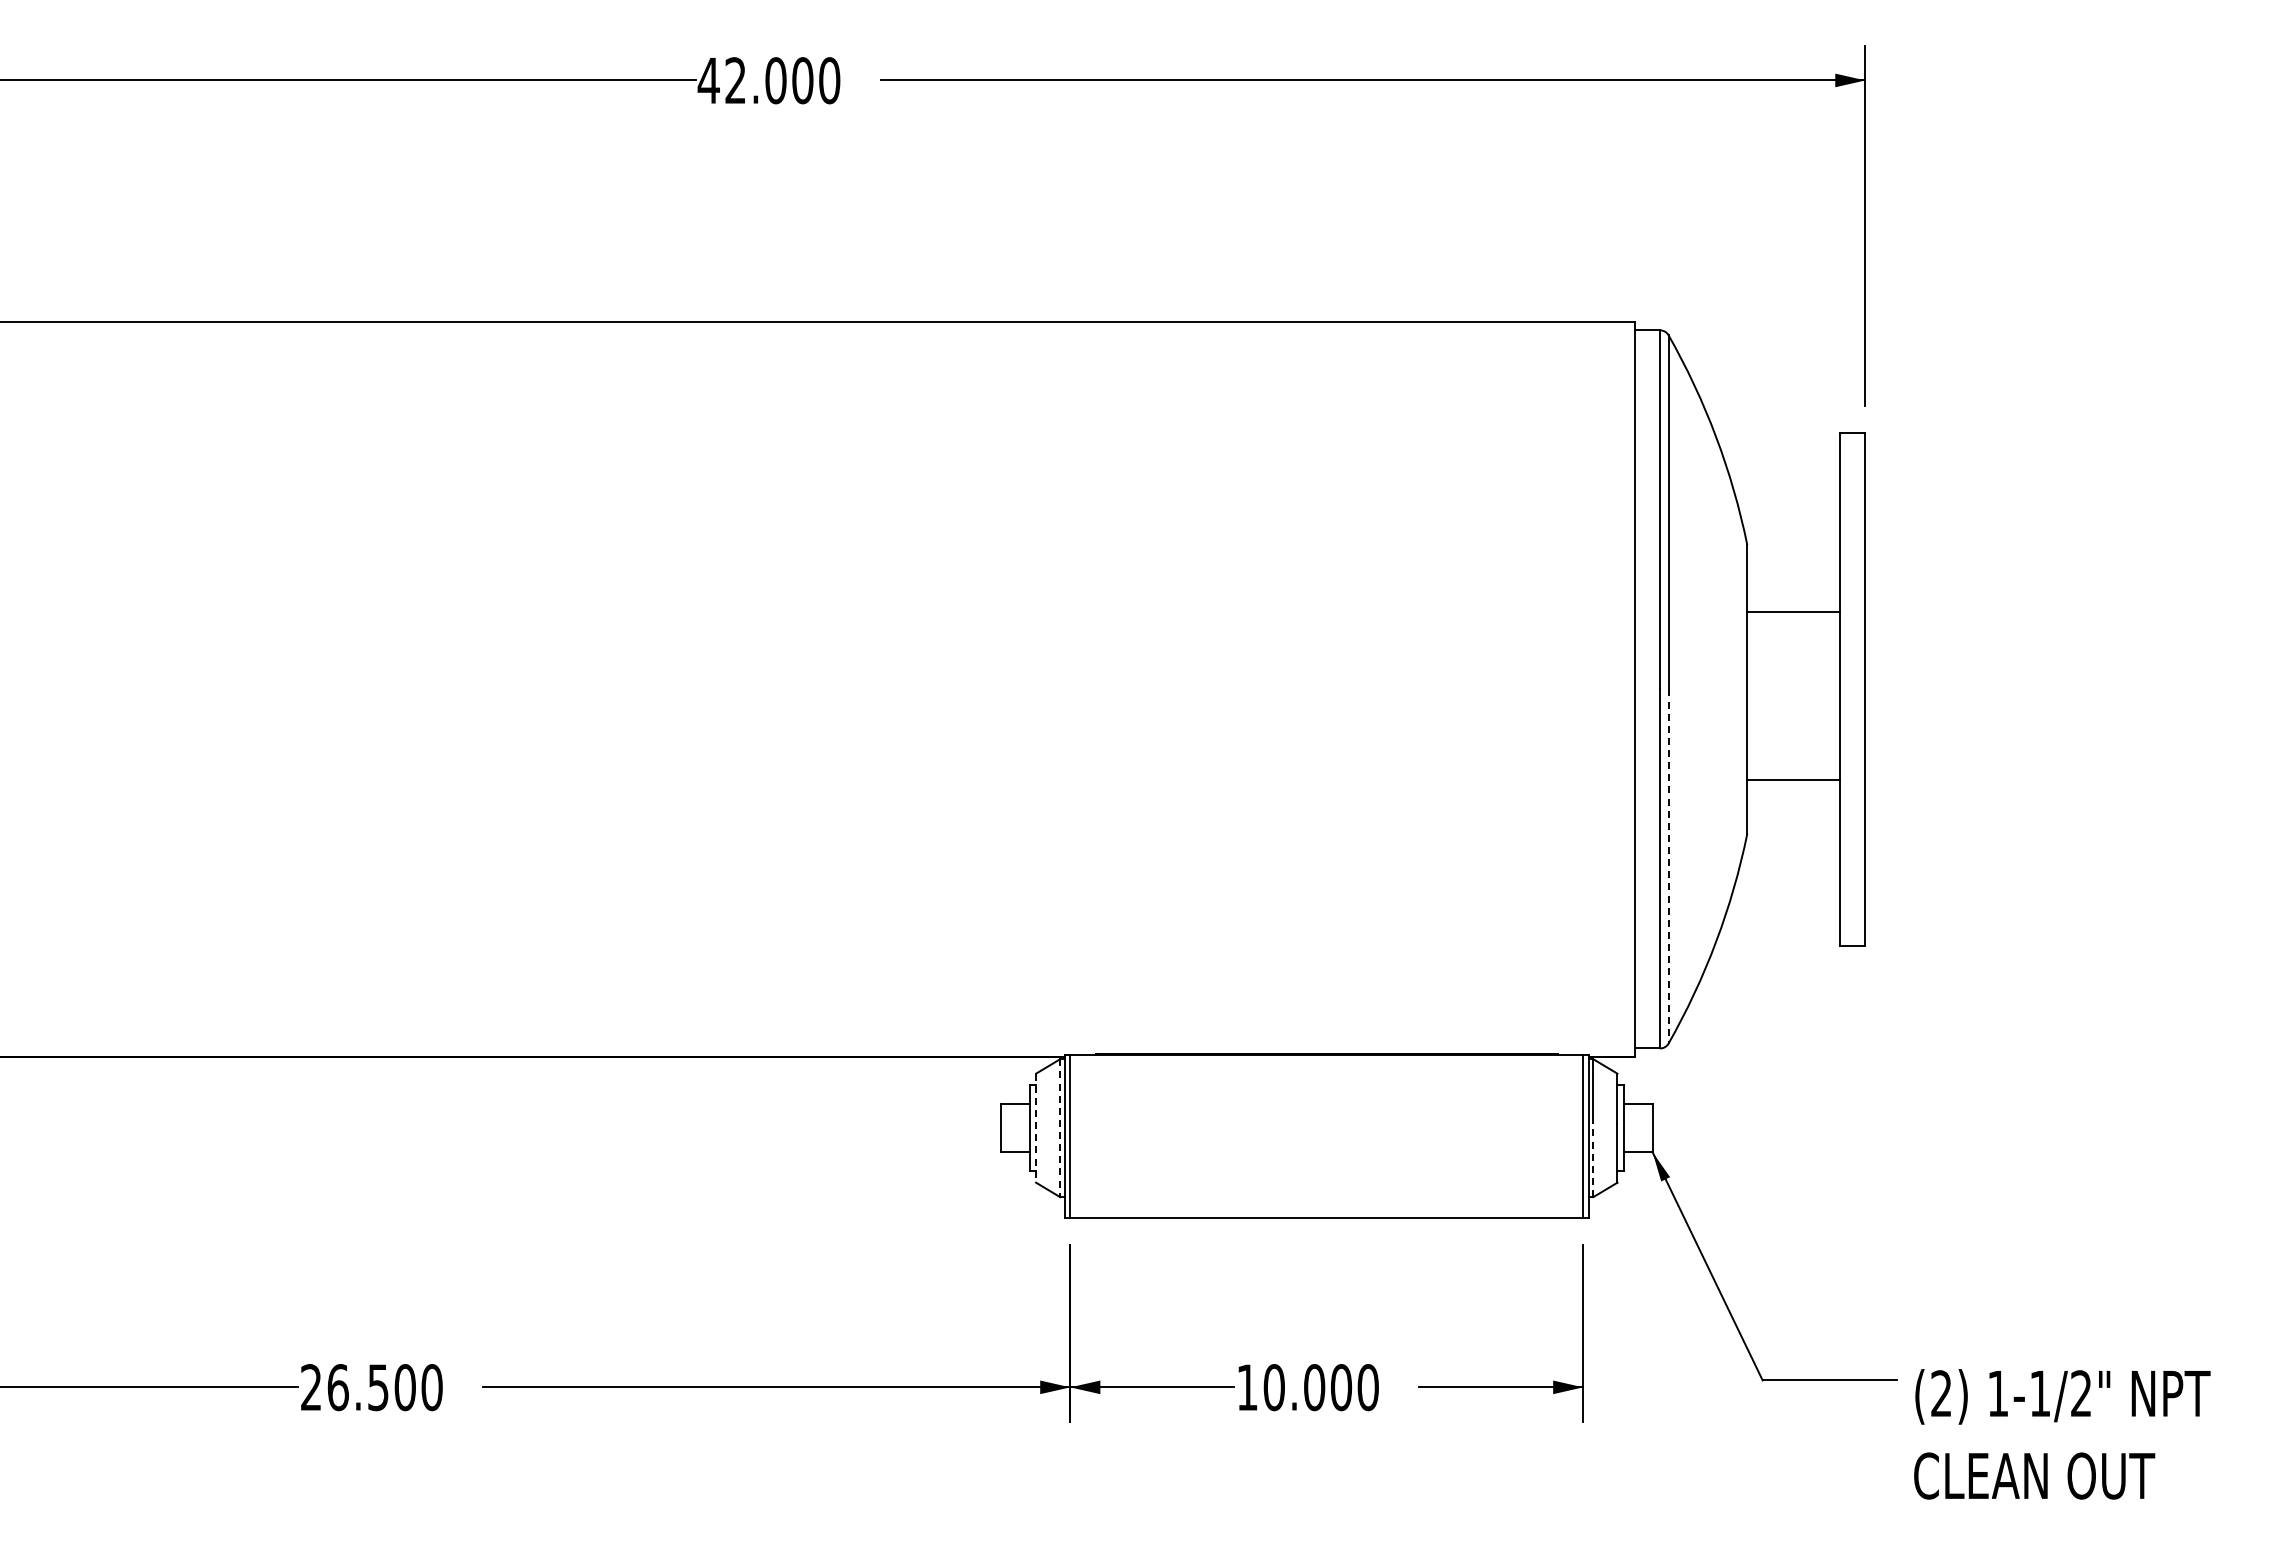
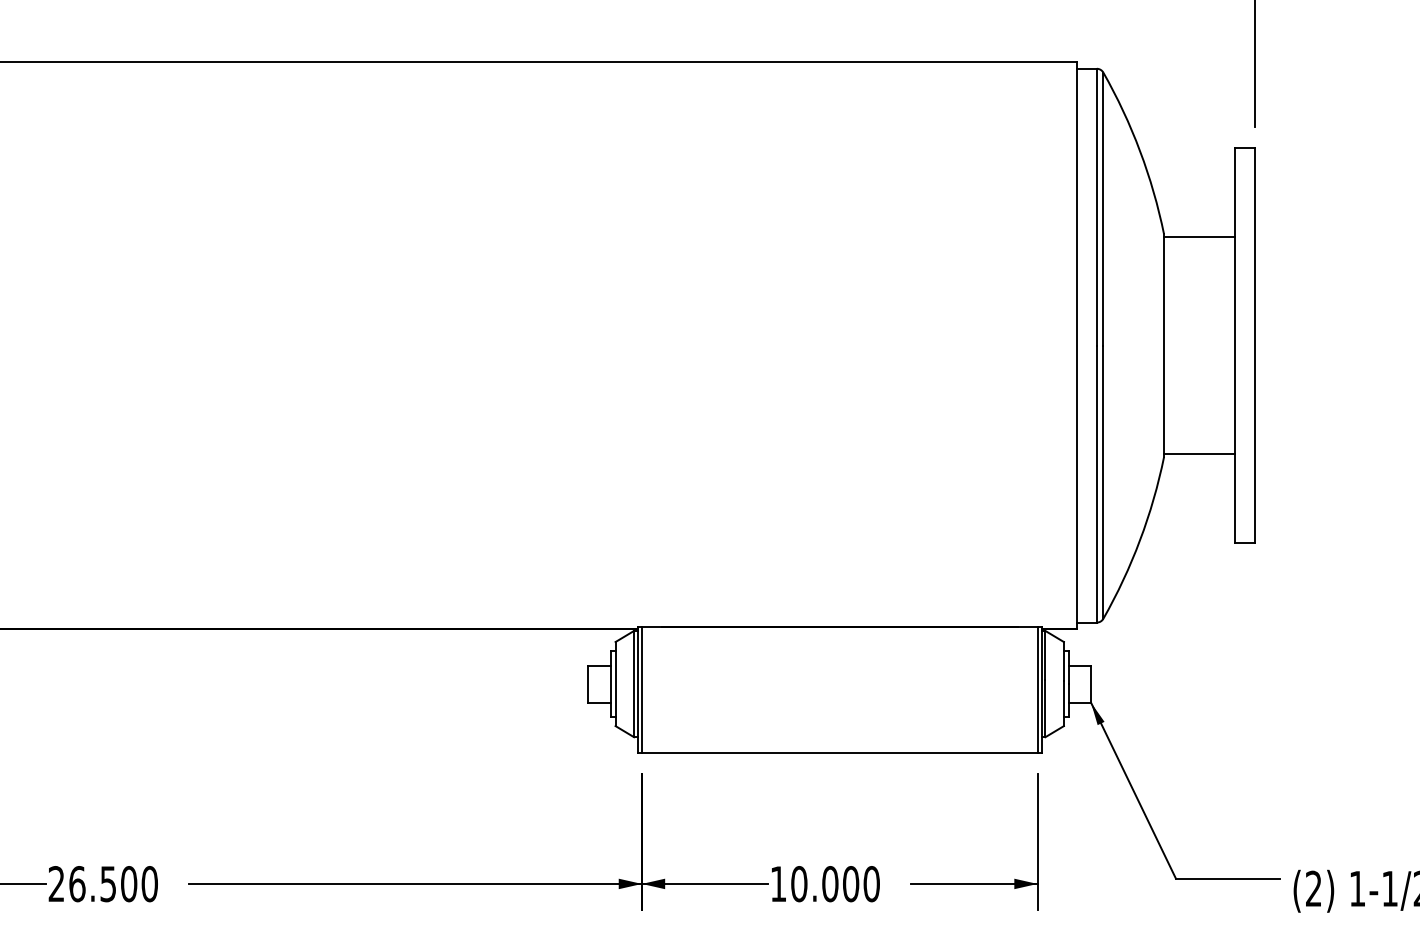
line: (1793, 612) -> (1199, 237), moved
line: (1793, 780) -> (1199, 454), moved
line: (1668, 867) -> (1103, 483), dashed -> solid
line: (1036, 1128) -> (615, 684), dashed -> solid
line: (1060, 1128) -> (634, 684), dashed -> solid
line: (1593, 1160) -> (1045, 708), dashed -> solid

